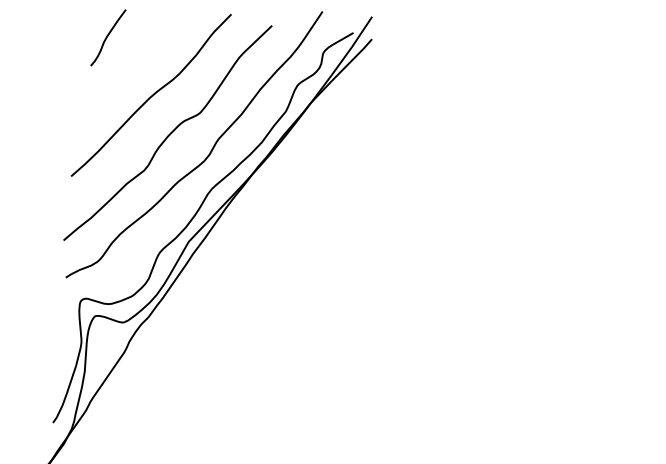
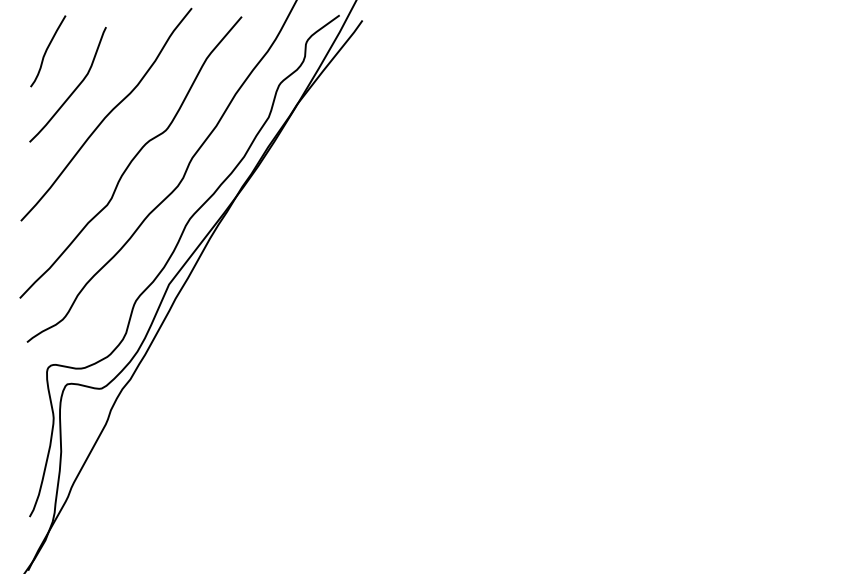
curve: (126, 72) -> (73, 90), added

